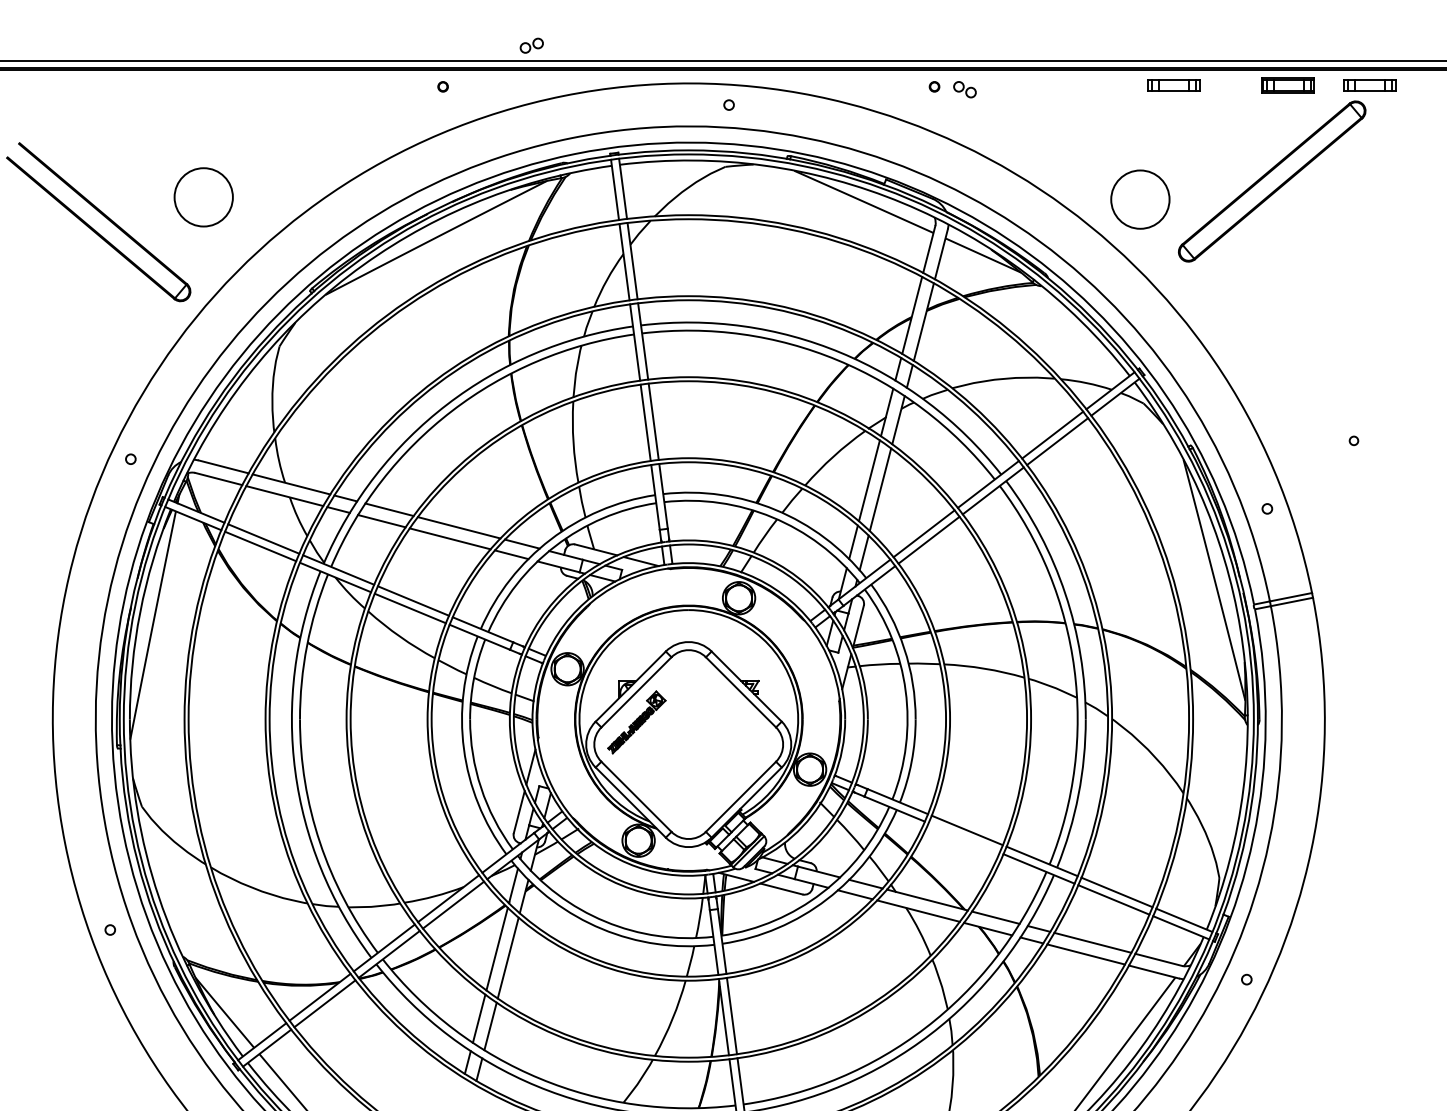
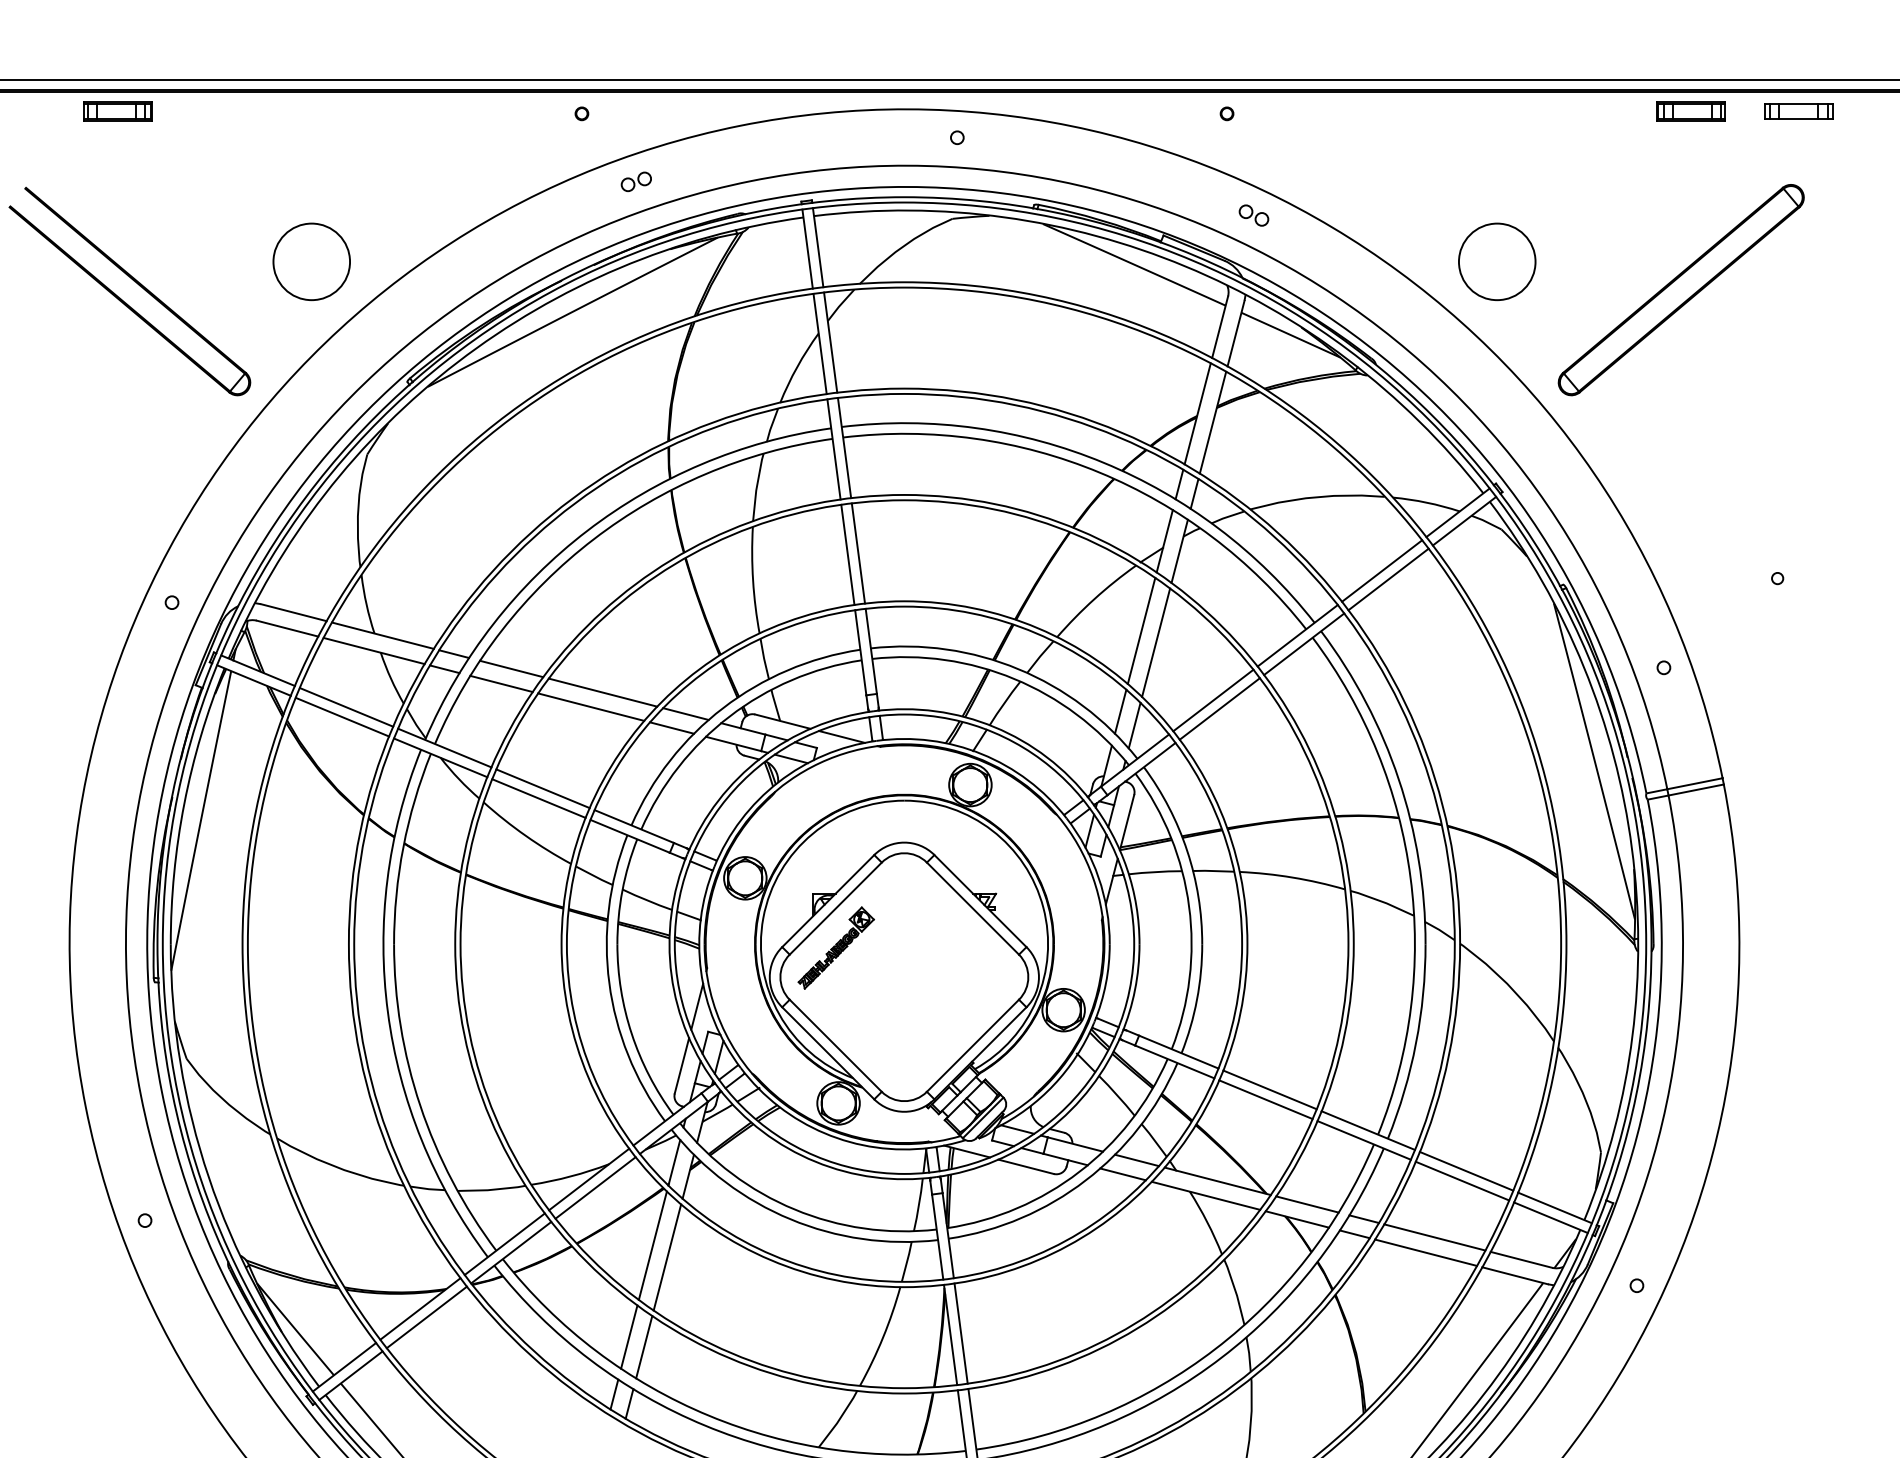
part: (531, 45) -> (635, 181), moved
part: (89, 85) -> (117, 111), added
part: (1174, 85) -> (1541, 111), removed
part: (964, 89) -> (1253, 215), moved
part: (1271, 181) -> (1680, 290), moved
circle: (203, 197) -> (311, 261), moved
line: (963, 837) -> (1265, 1099), added

